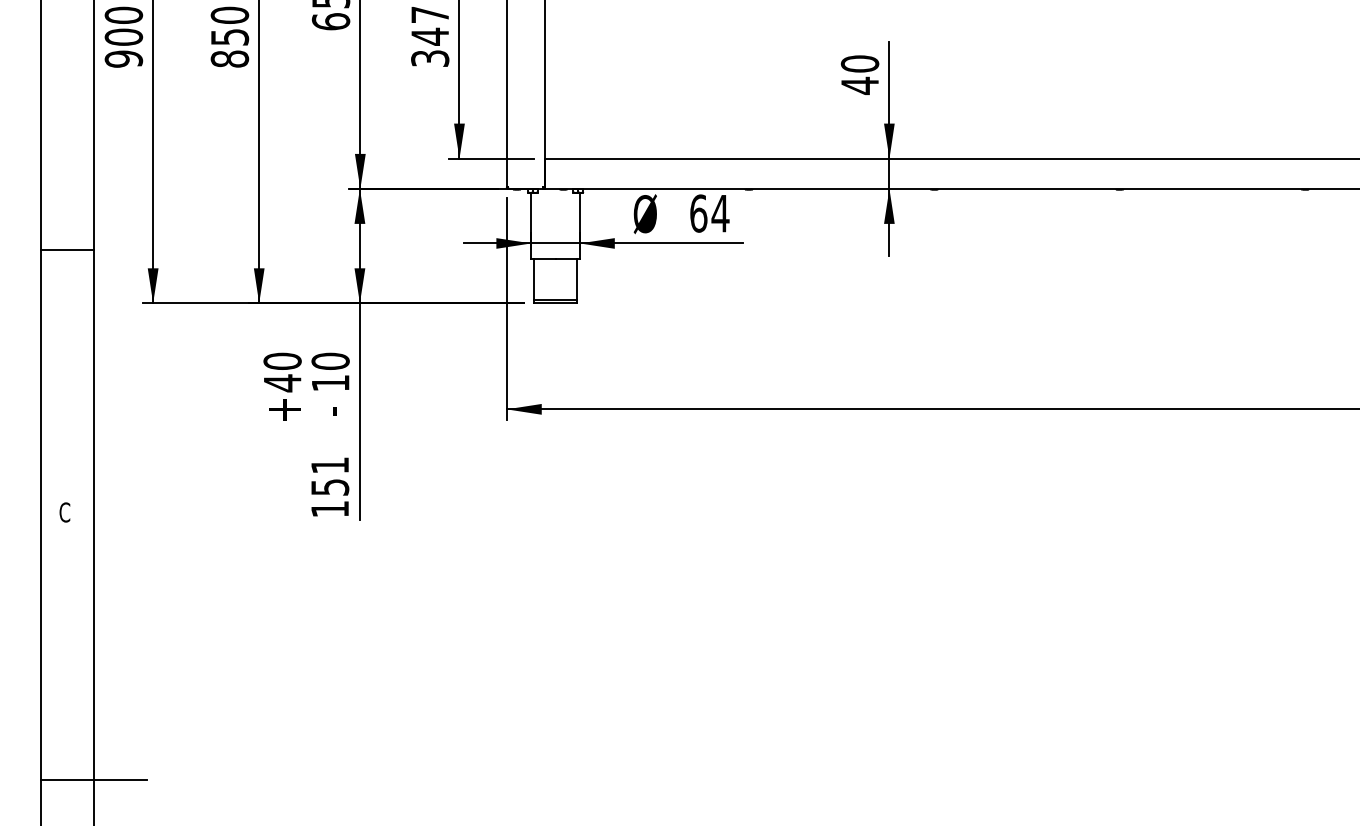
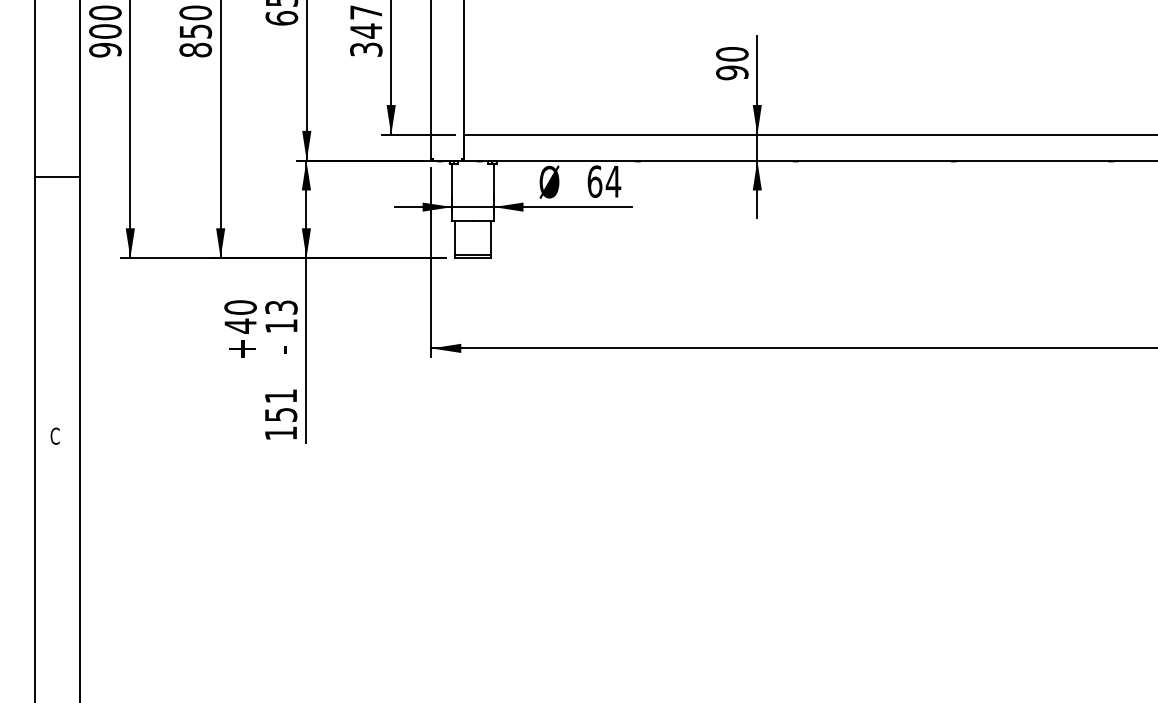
text: (860, 85) -> (732, 72), 40 -> 90
line: (66, 249) -> (56, 176), moved
text: (330, 361) -> (281, 307), 10 -> 13
line: (93, 780) -> (79, 664), removed

